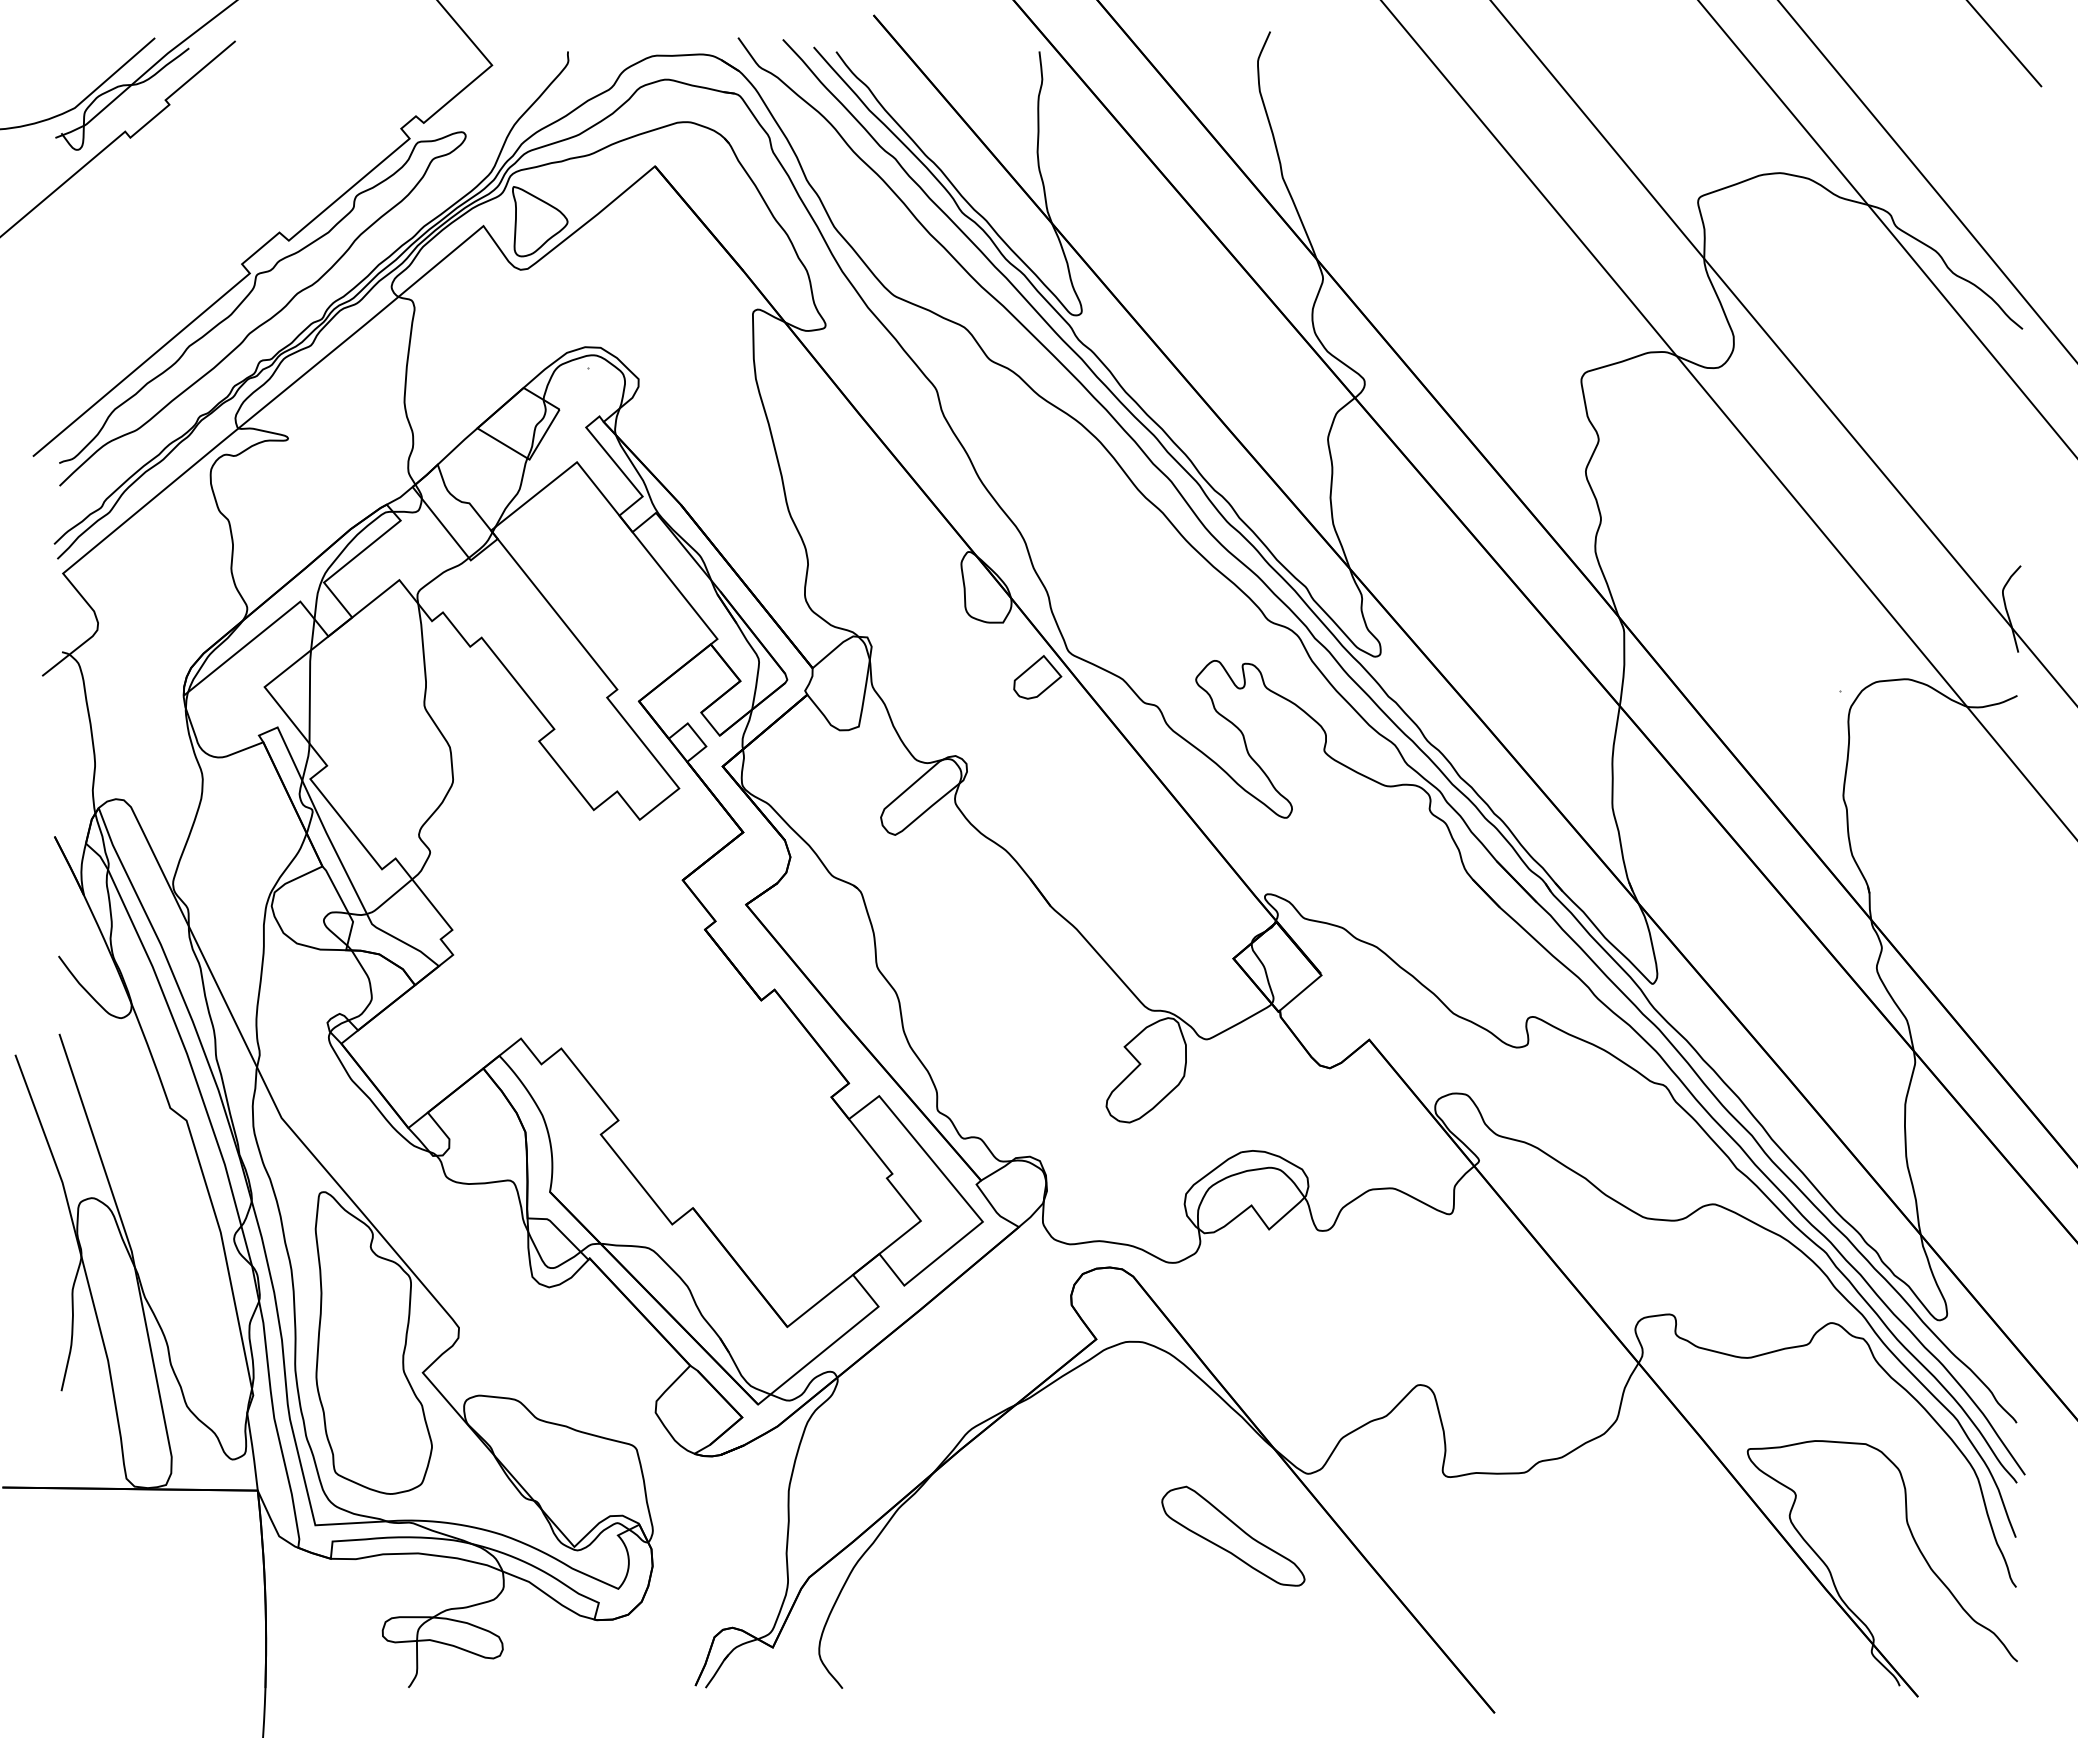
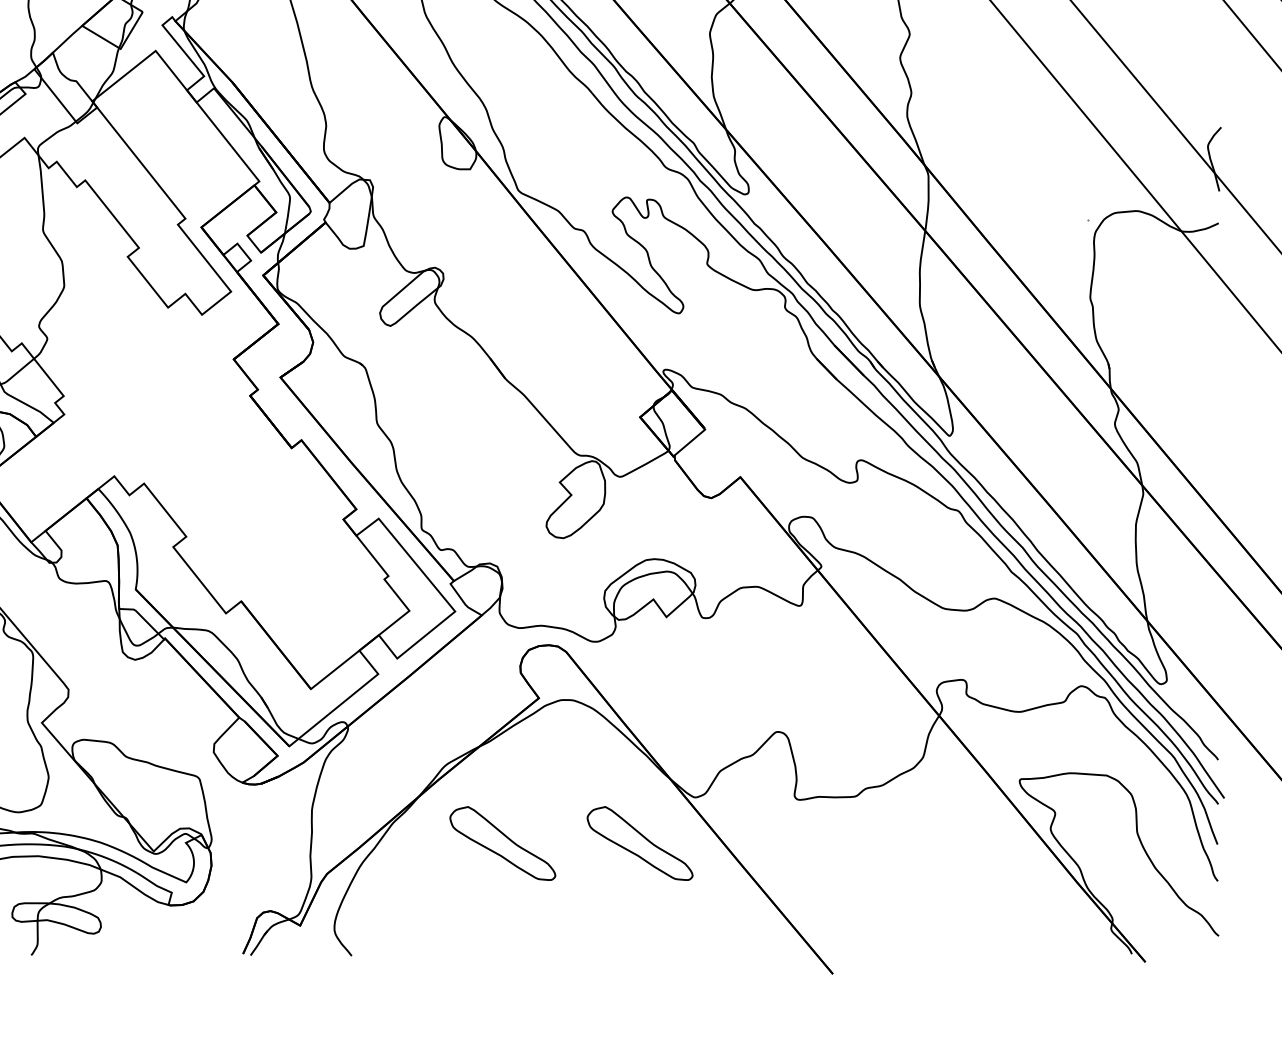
part: (1037, 677) -> (495, 209), removed
part: (1047, 1535) -> (502, 842), added

